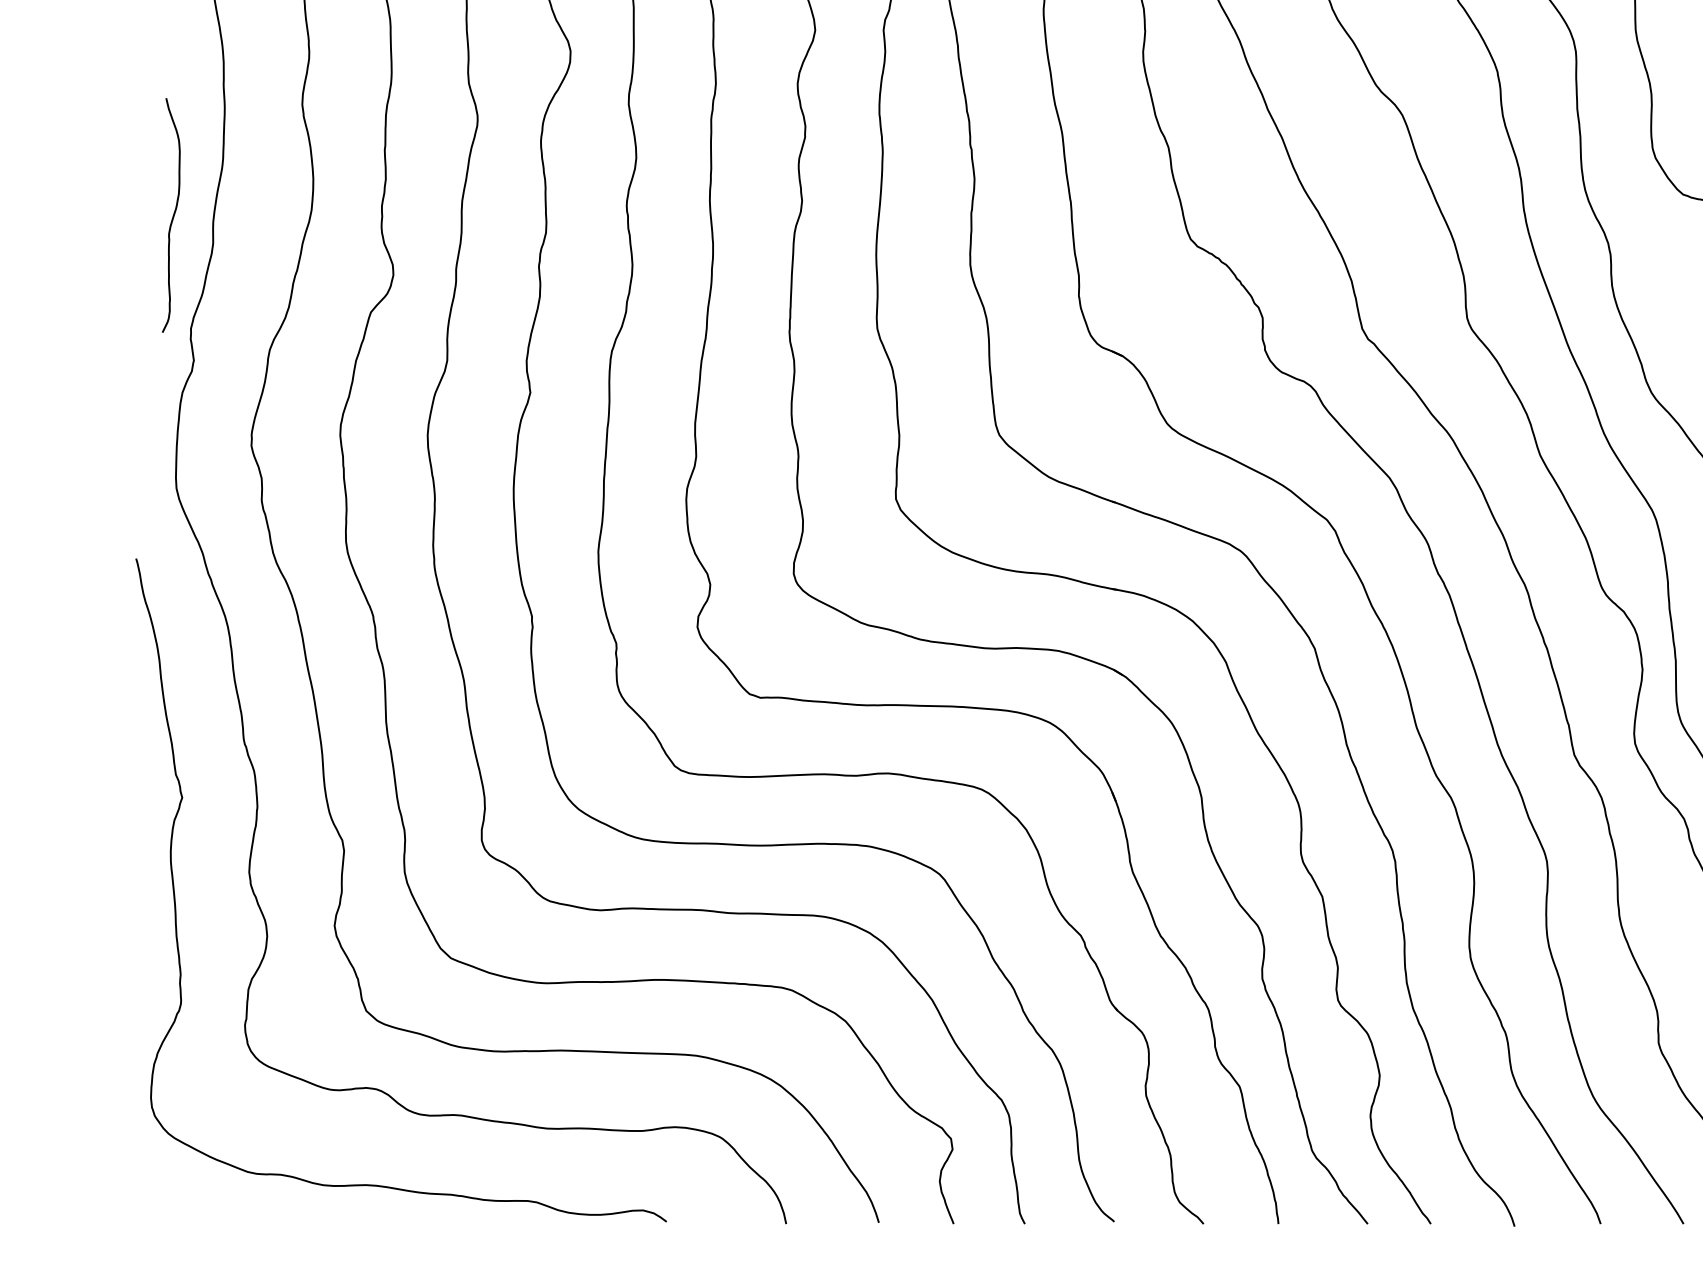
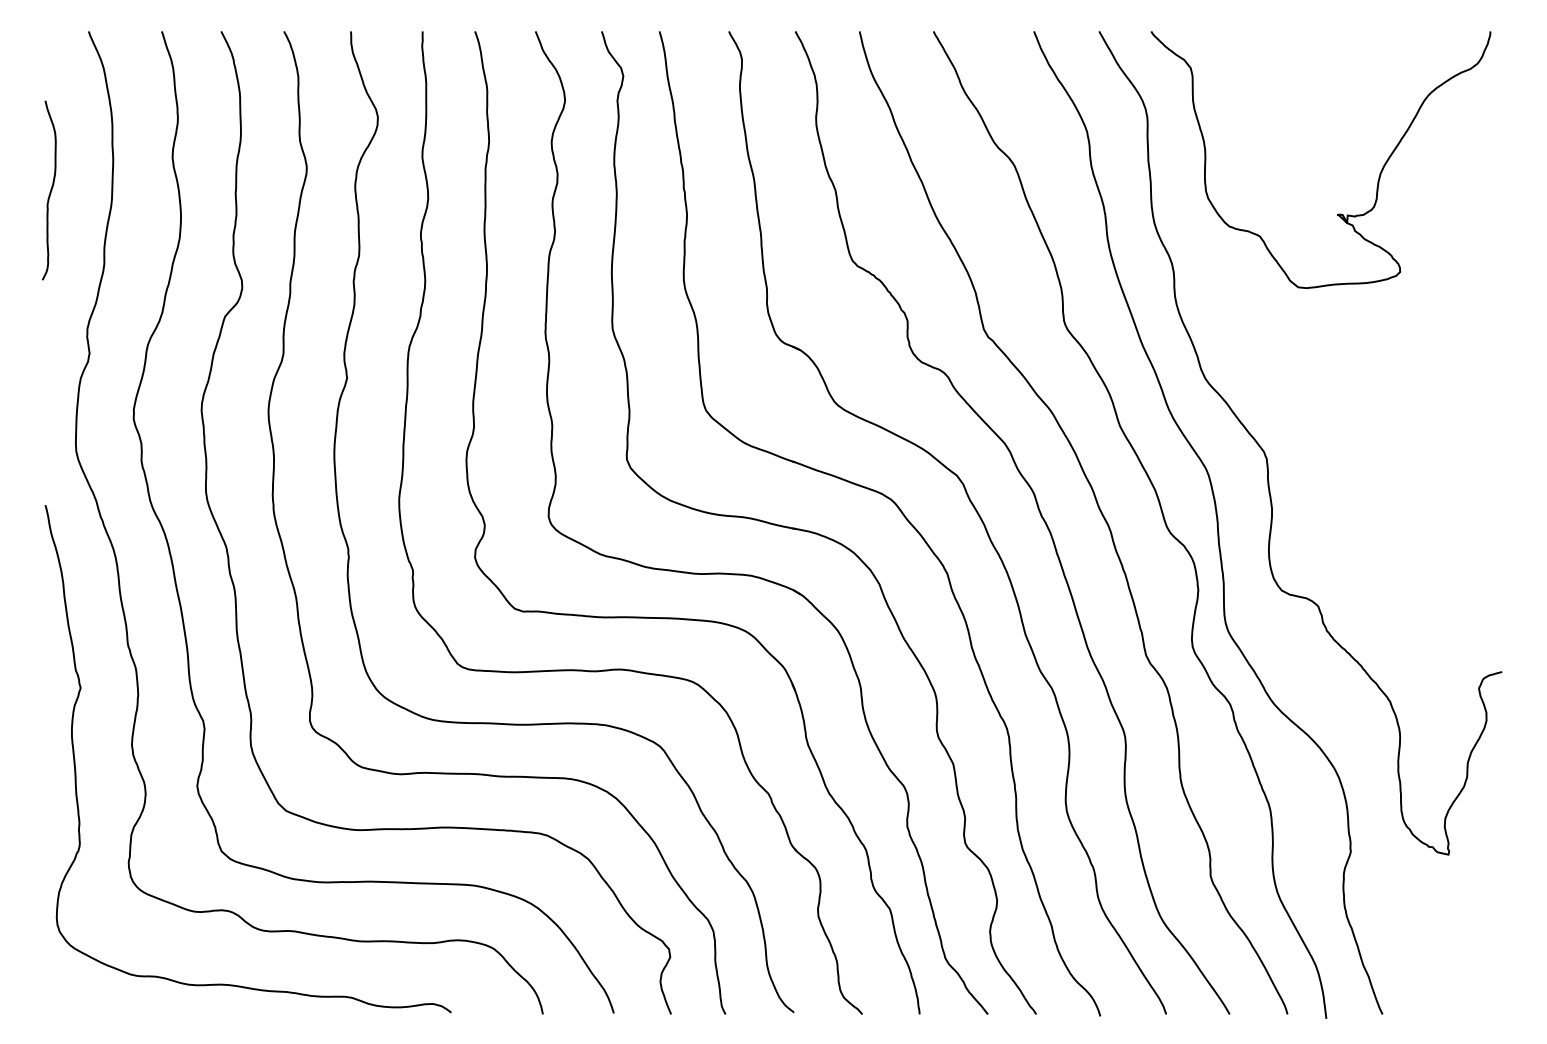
curve: (172, 215) -> (50, 190), moved

